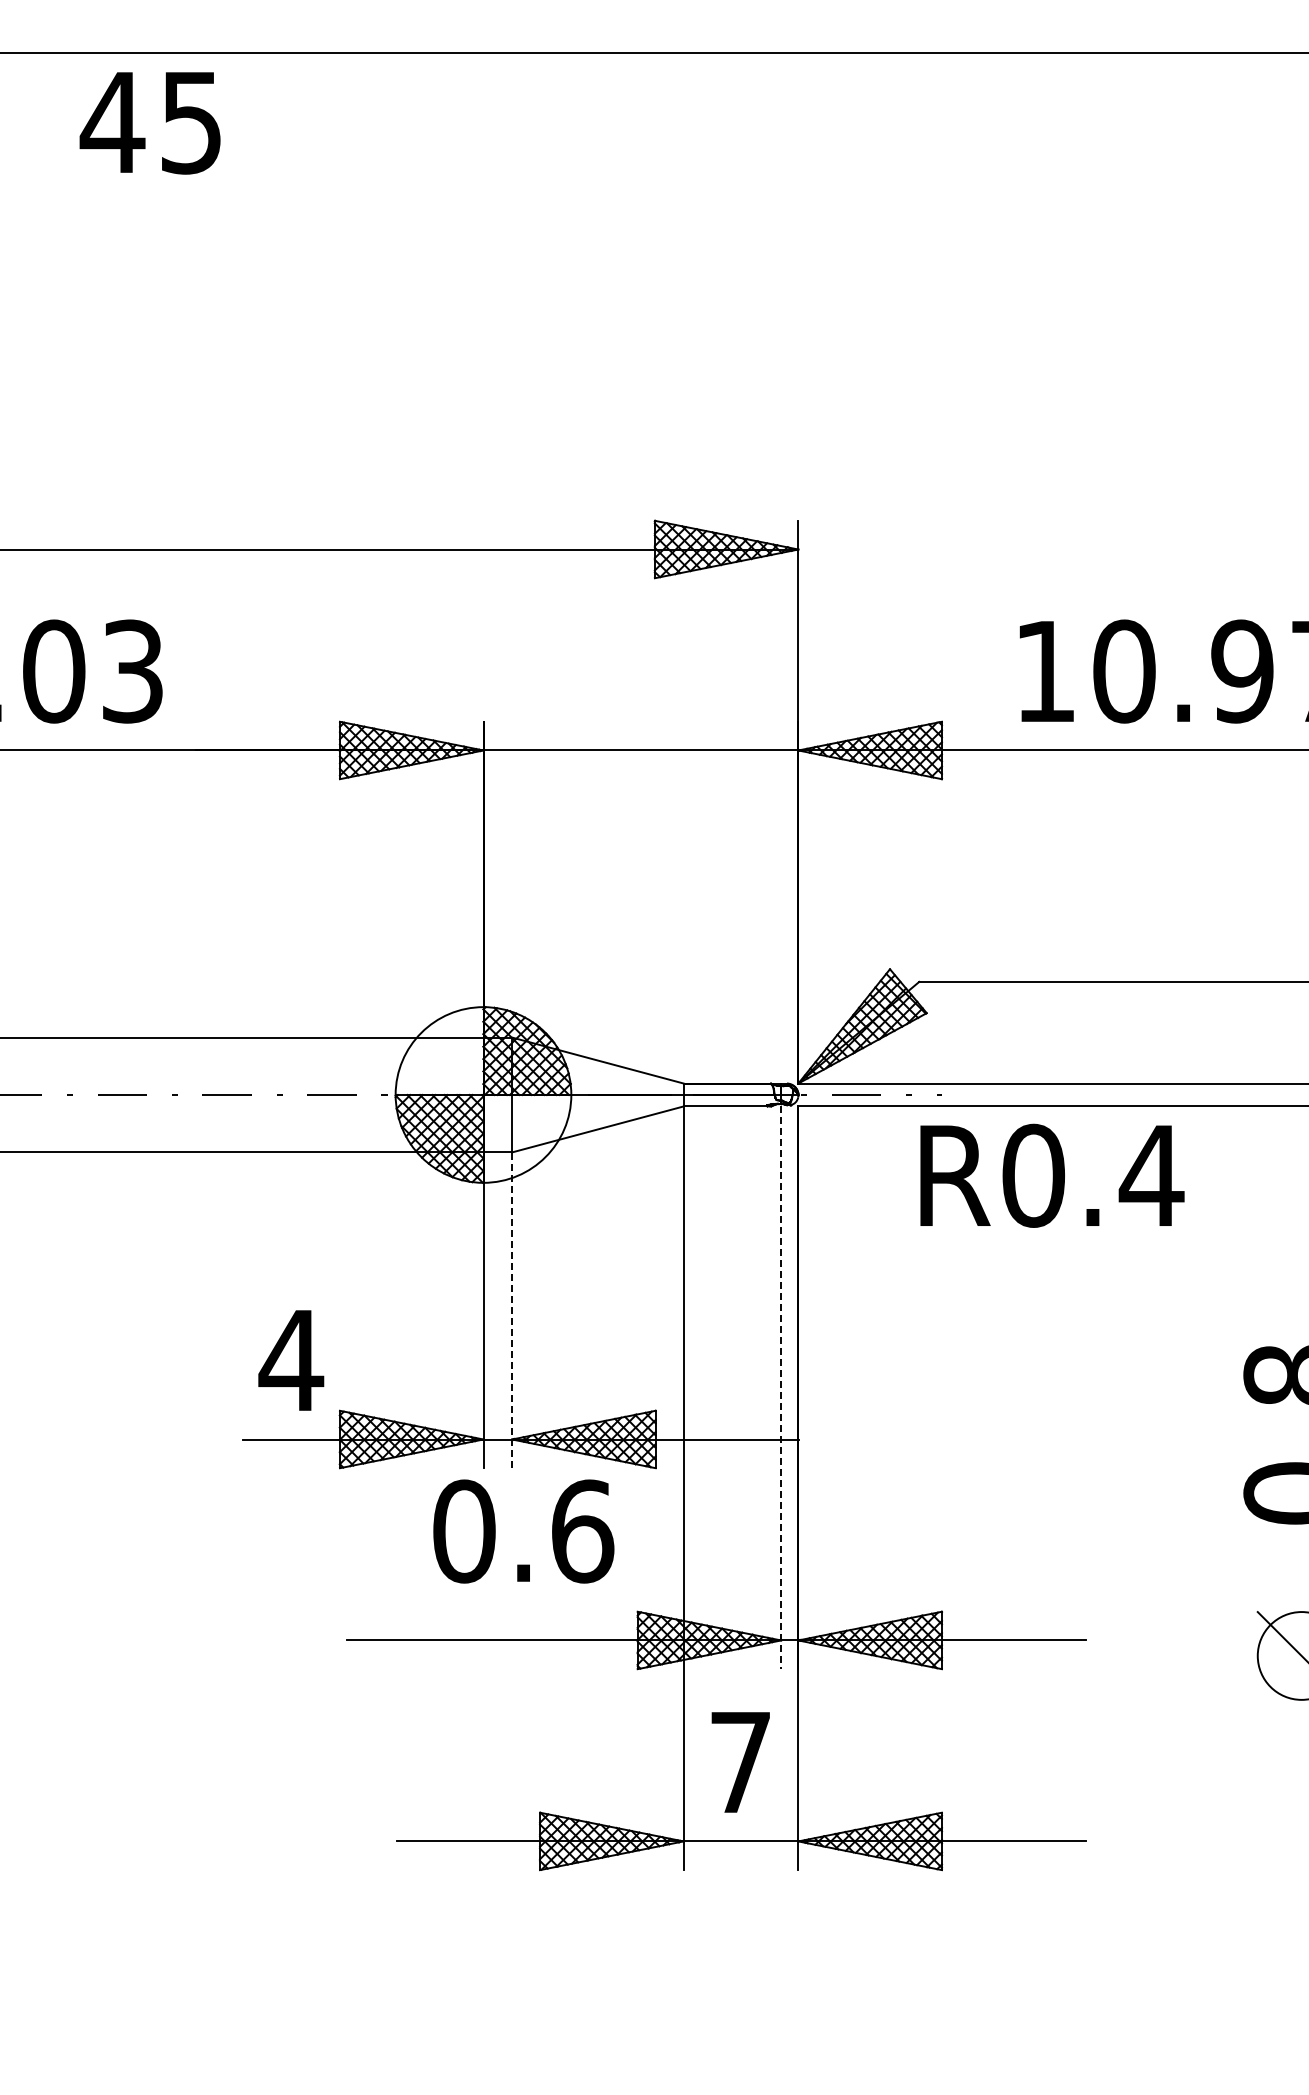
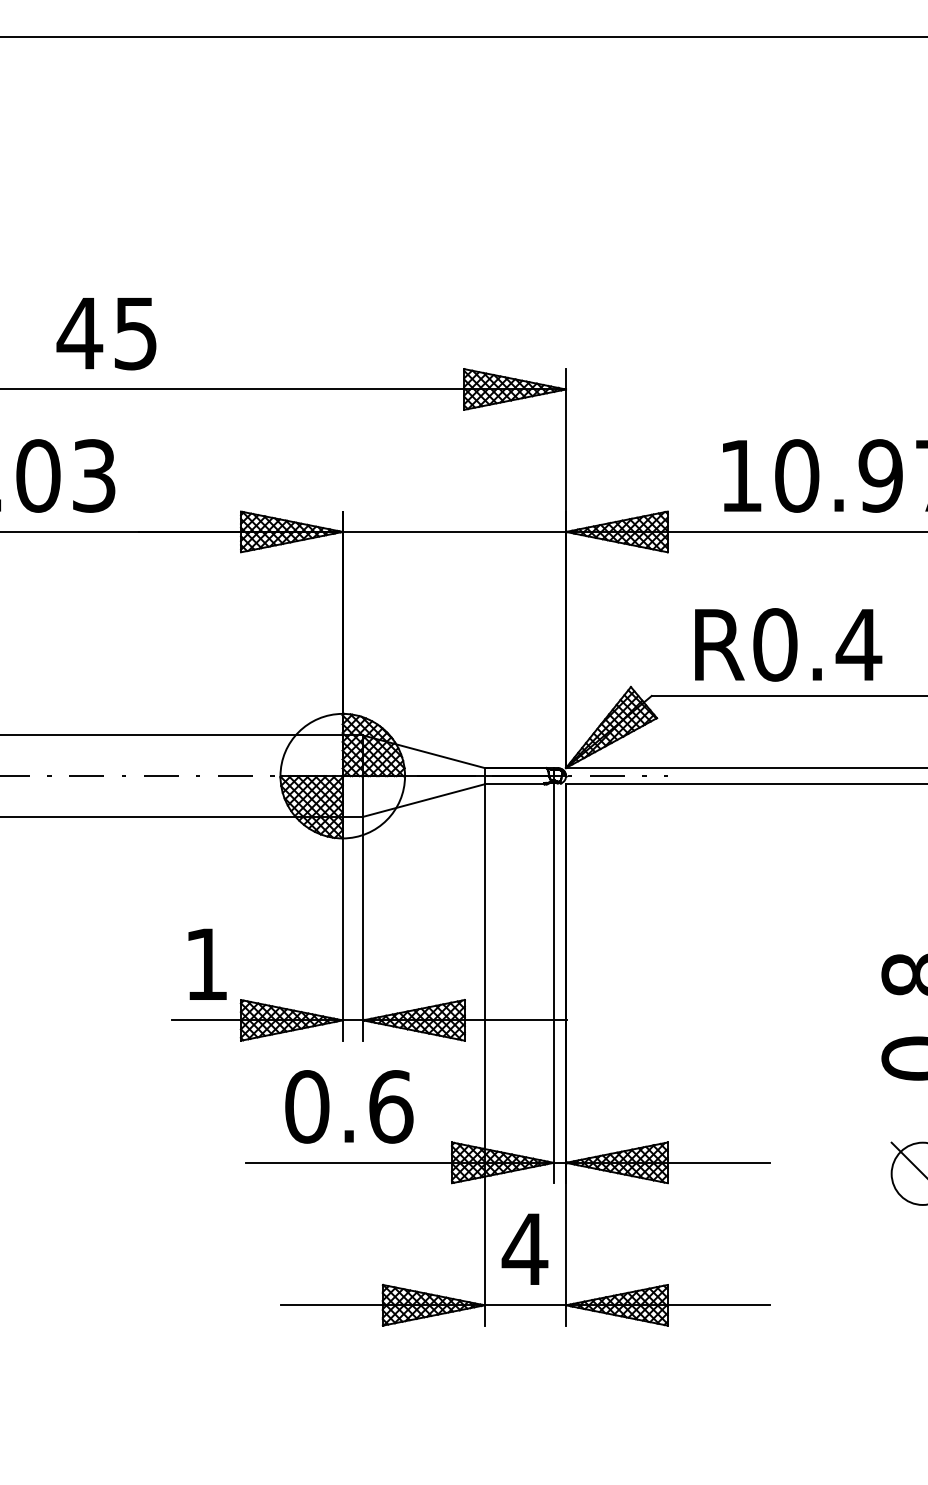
text: (149, 123) -> (106, 334), moved
text: (1052, 1175) -> (788, 644), moved
line: (512, 1310) -> (363, 928), dashed -> solid
text: (291, 1360) -> (206, 964), 4 -> 1
line: (781, 1388) -> (554, 984), dashed -> solid
text: (523, 1531) -> (349, 1106), moved
text: (740, 1762) -> (524, 1249), 7 -> 4

